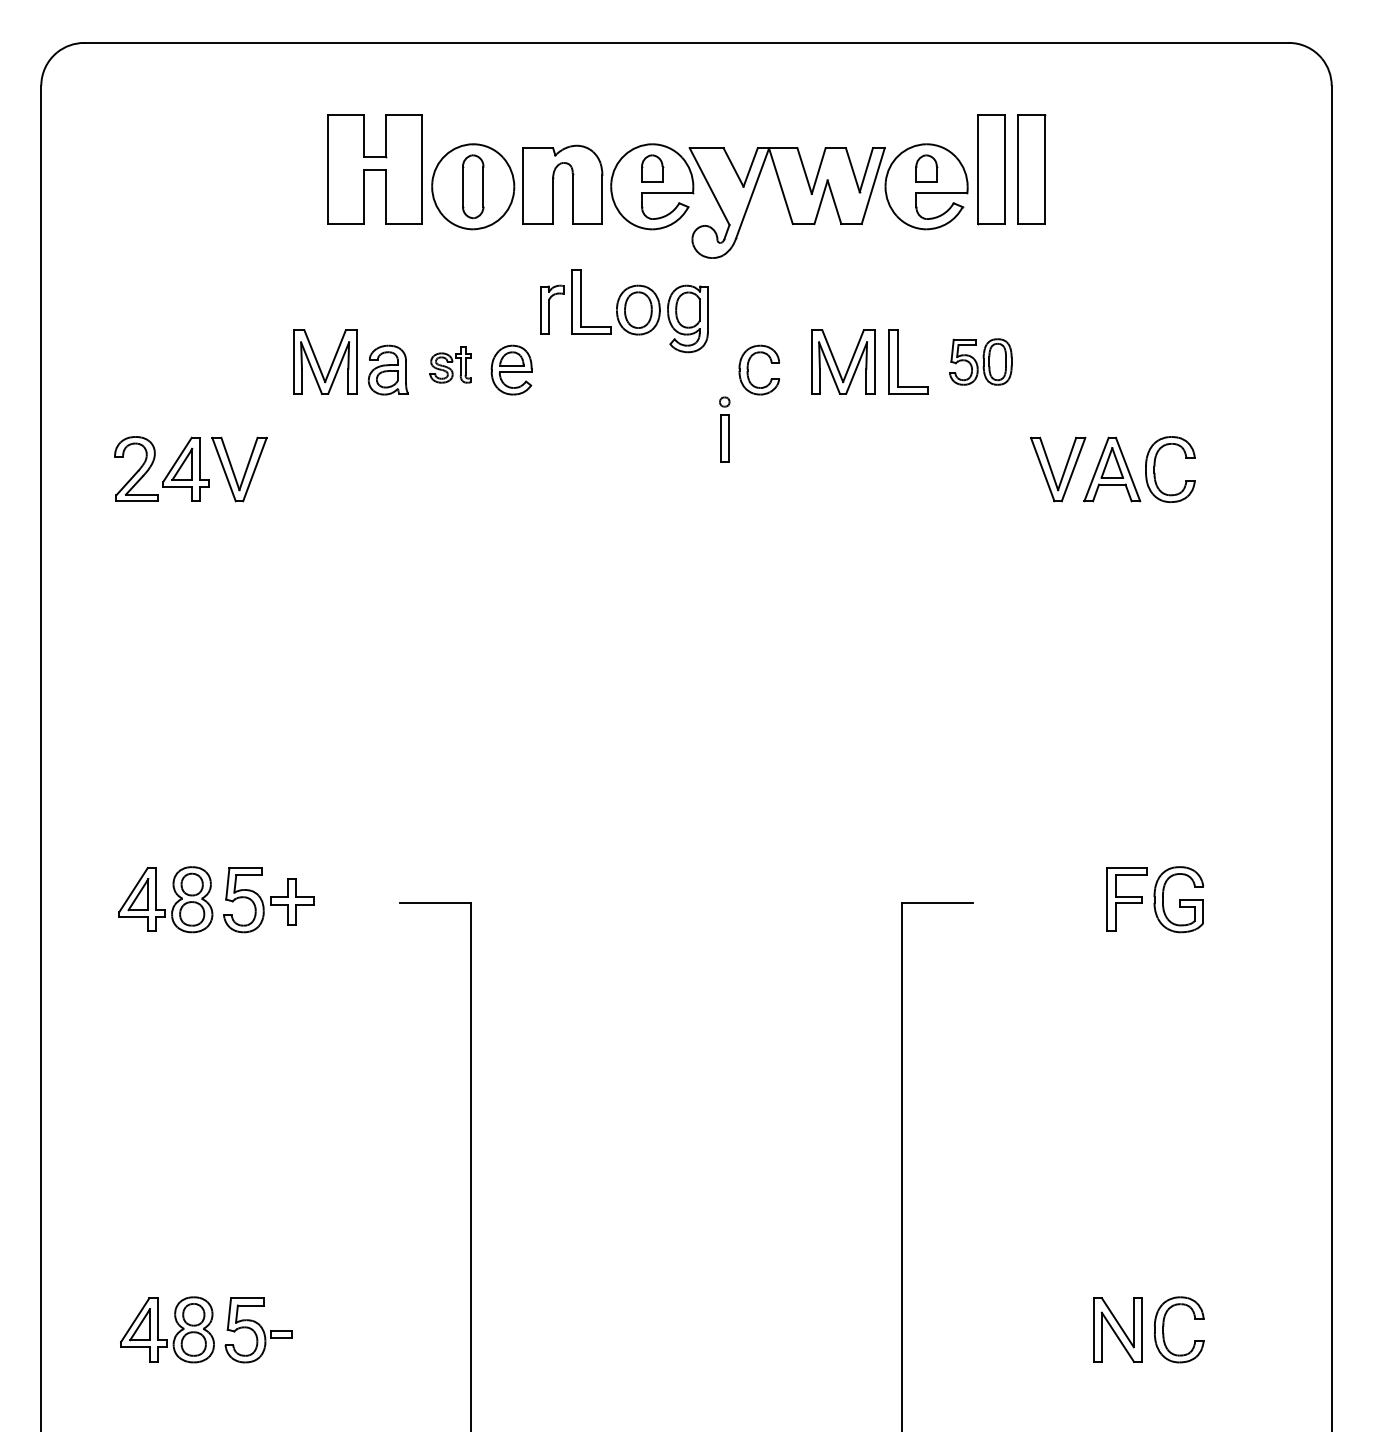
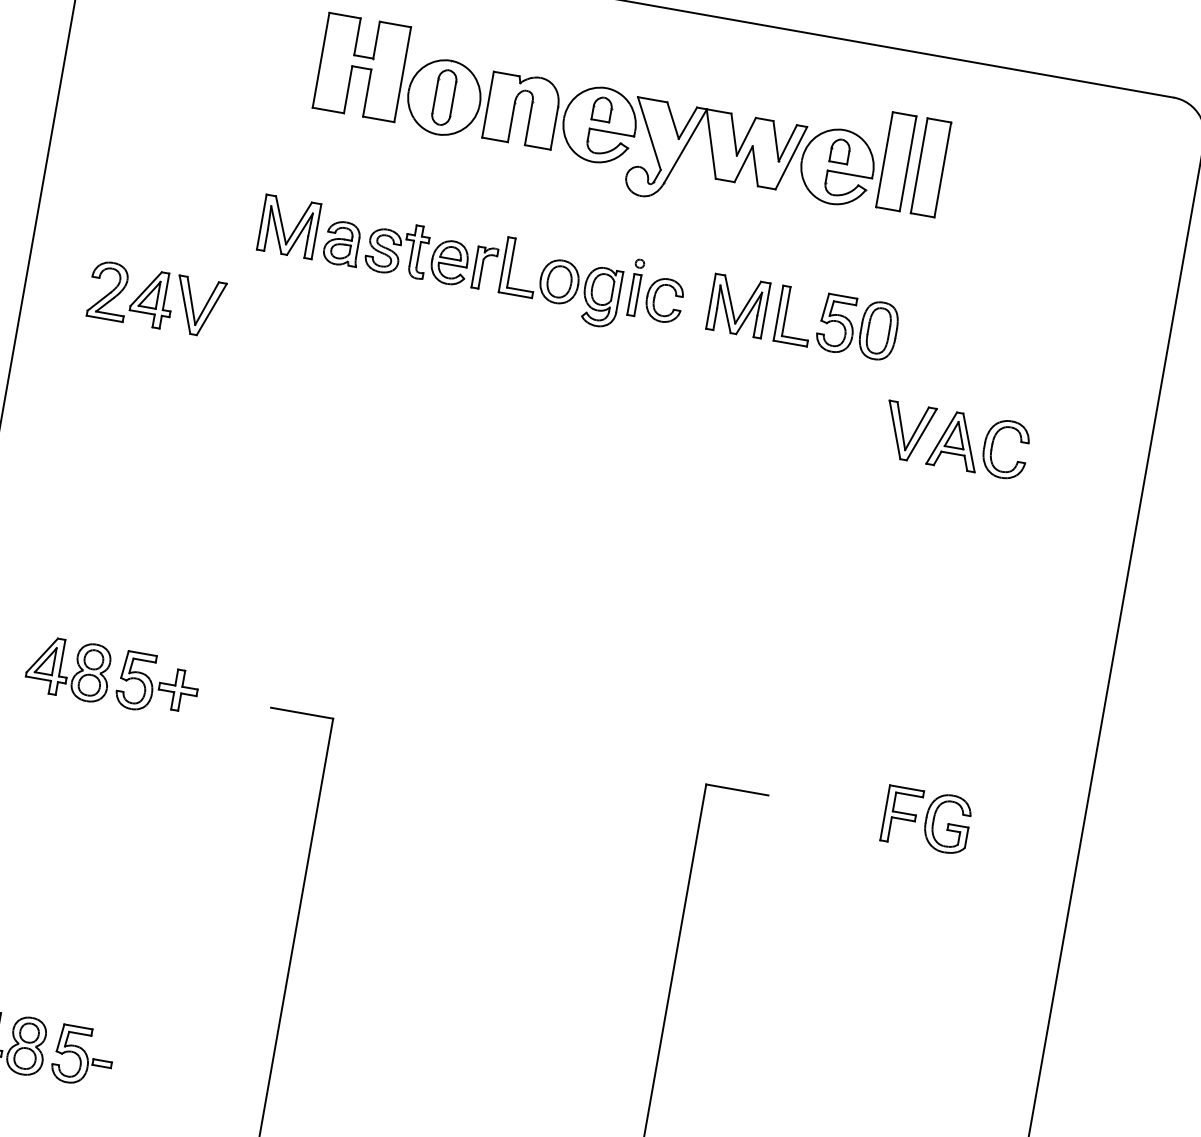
part: (624, 311) -> (547, 280), moved
part: (980, 361) -> (857, 326), size x1.43
part: (450, 364) -> (397, 248), size x1.67
part: (724, 429) -> (635, 287), moved

